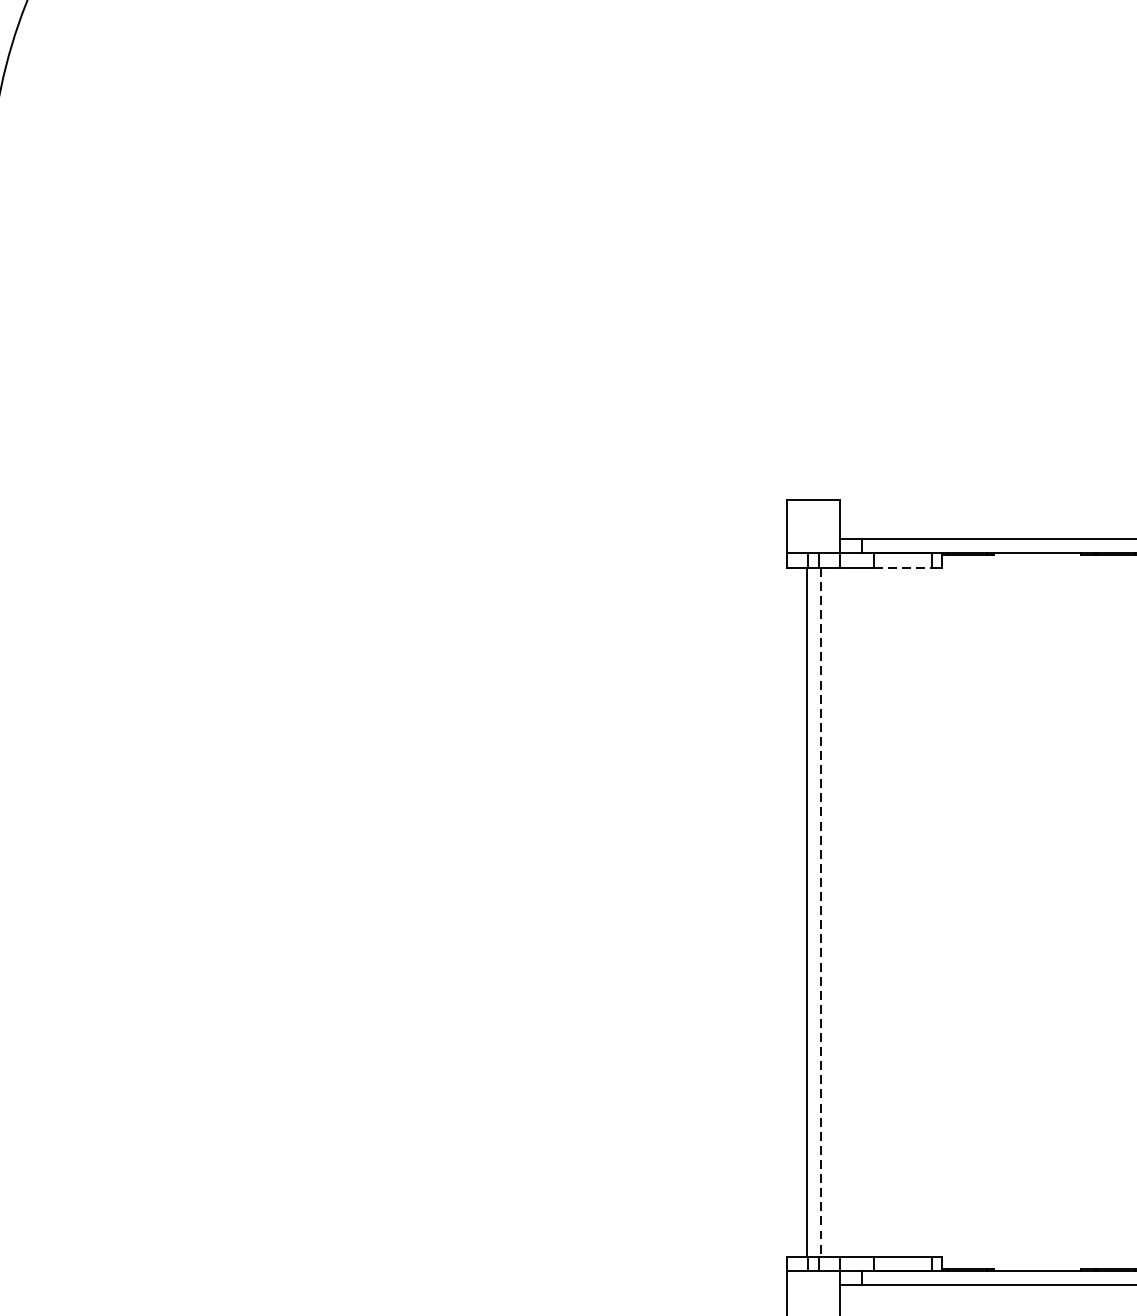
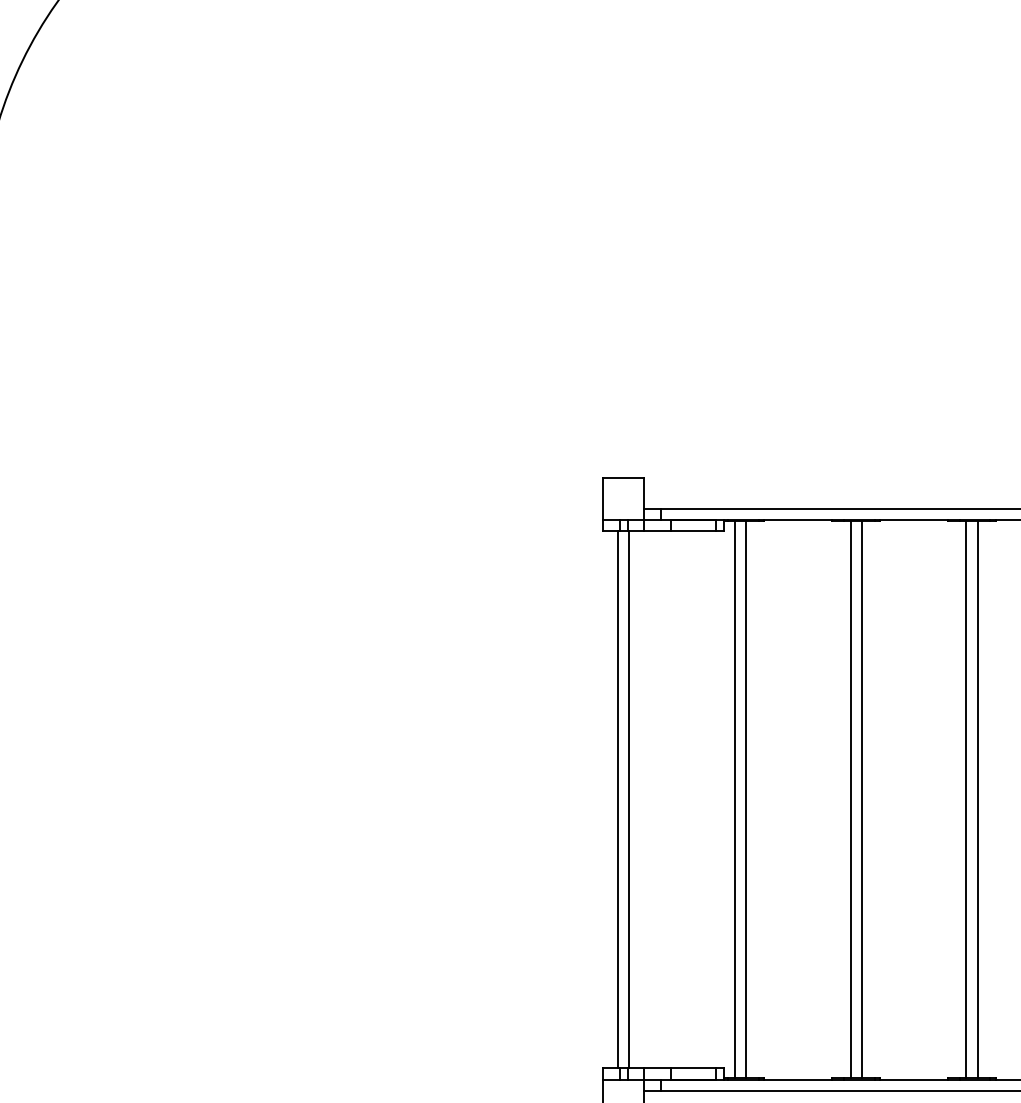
line: (903, 567) -> (693, 530), dashed -> solid
line: (821, 911) -> (629, 799), dashed -> solid
line: (955, 911) -> (734, 799), added
line: (971, 911) -> (746, 799), added
line: (1104, 911) -> (850, 799), added
line: (1118, 911) -> (861, 799), added

